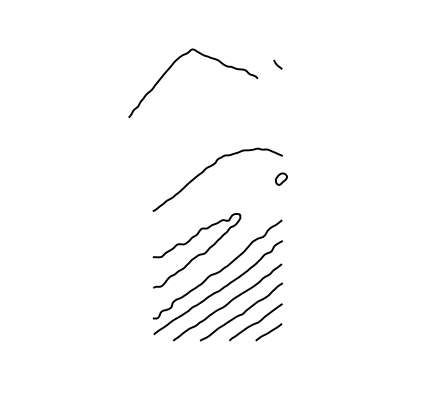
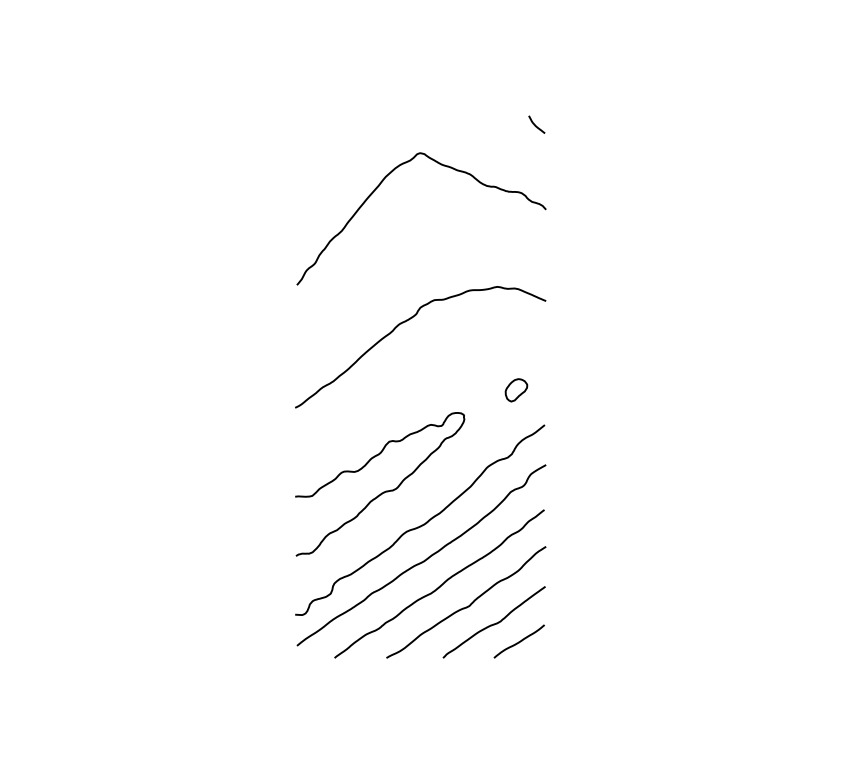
curve: (172, 66) -> (381, 186), moved
part: (281, 178) -> (516, 388), moved

